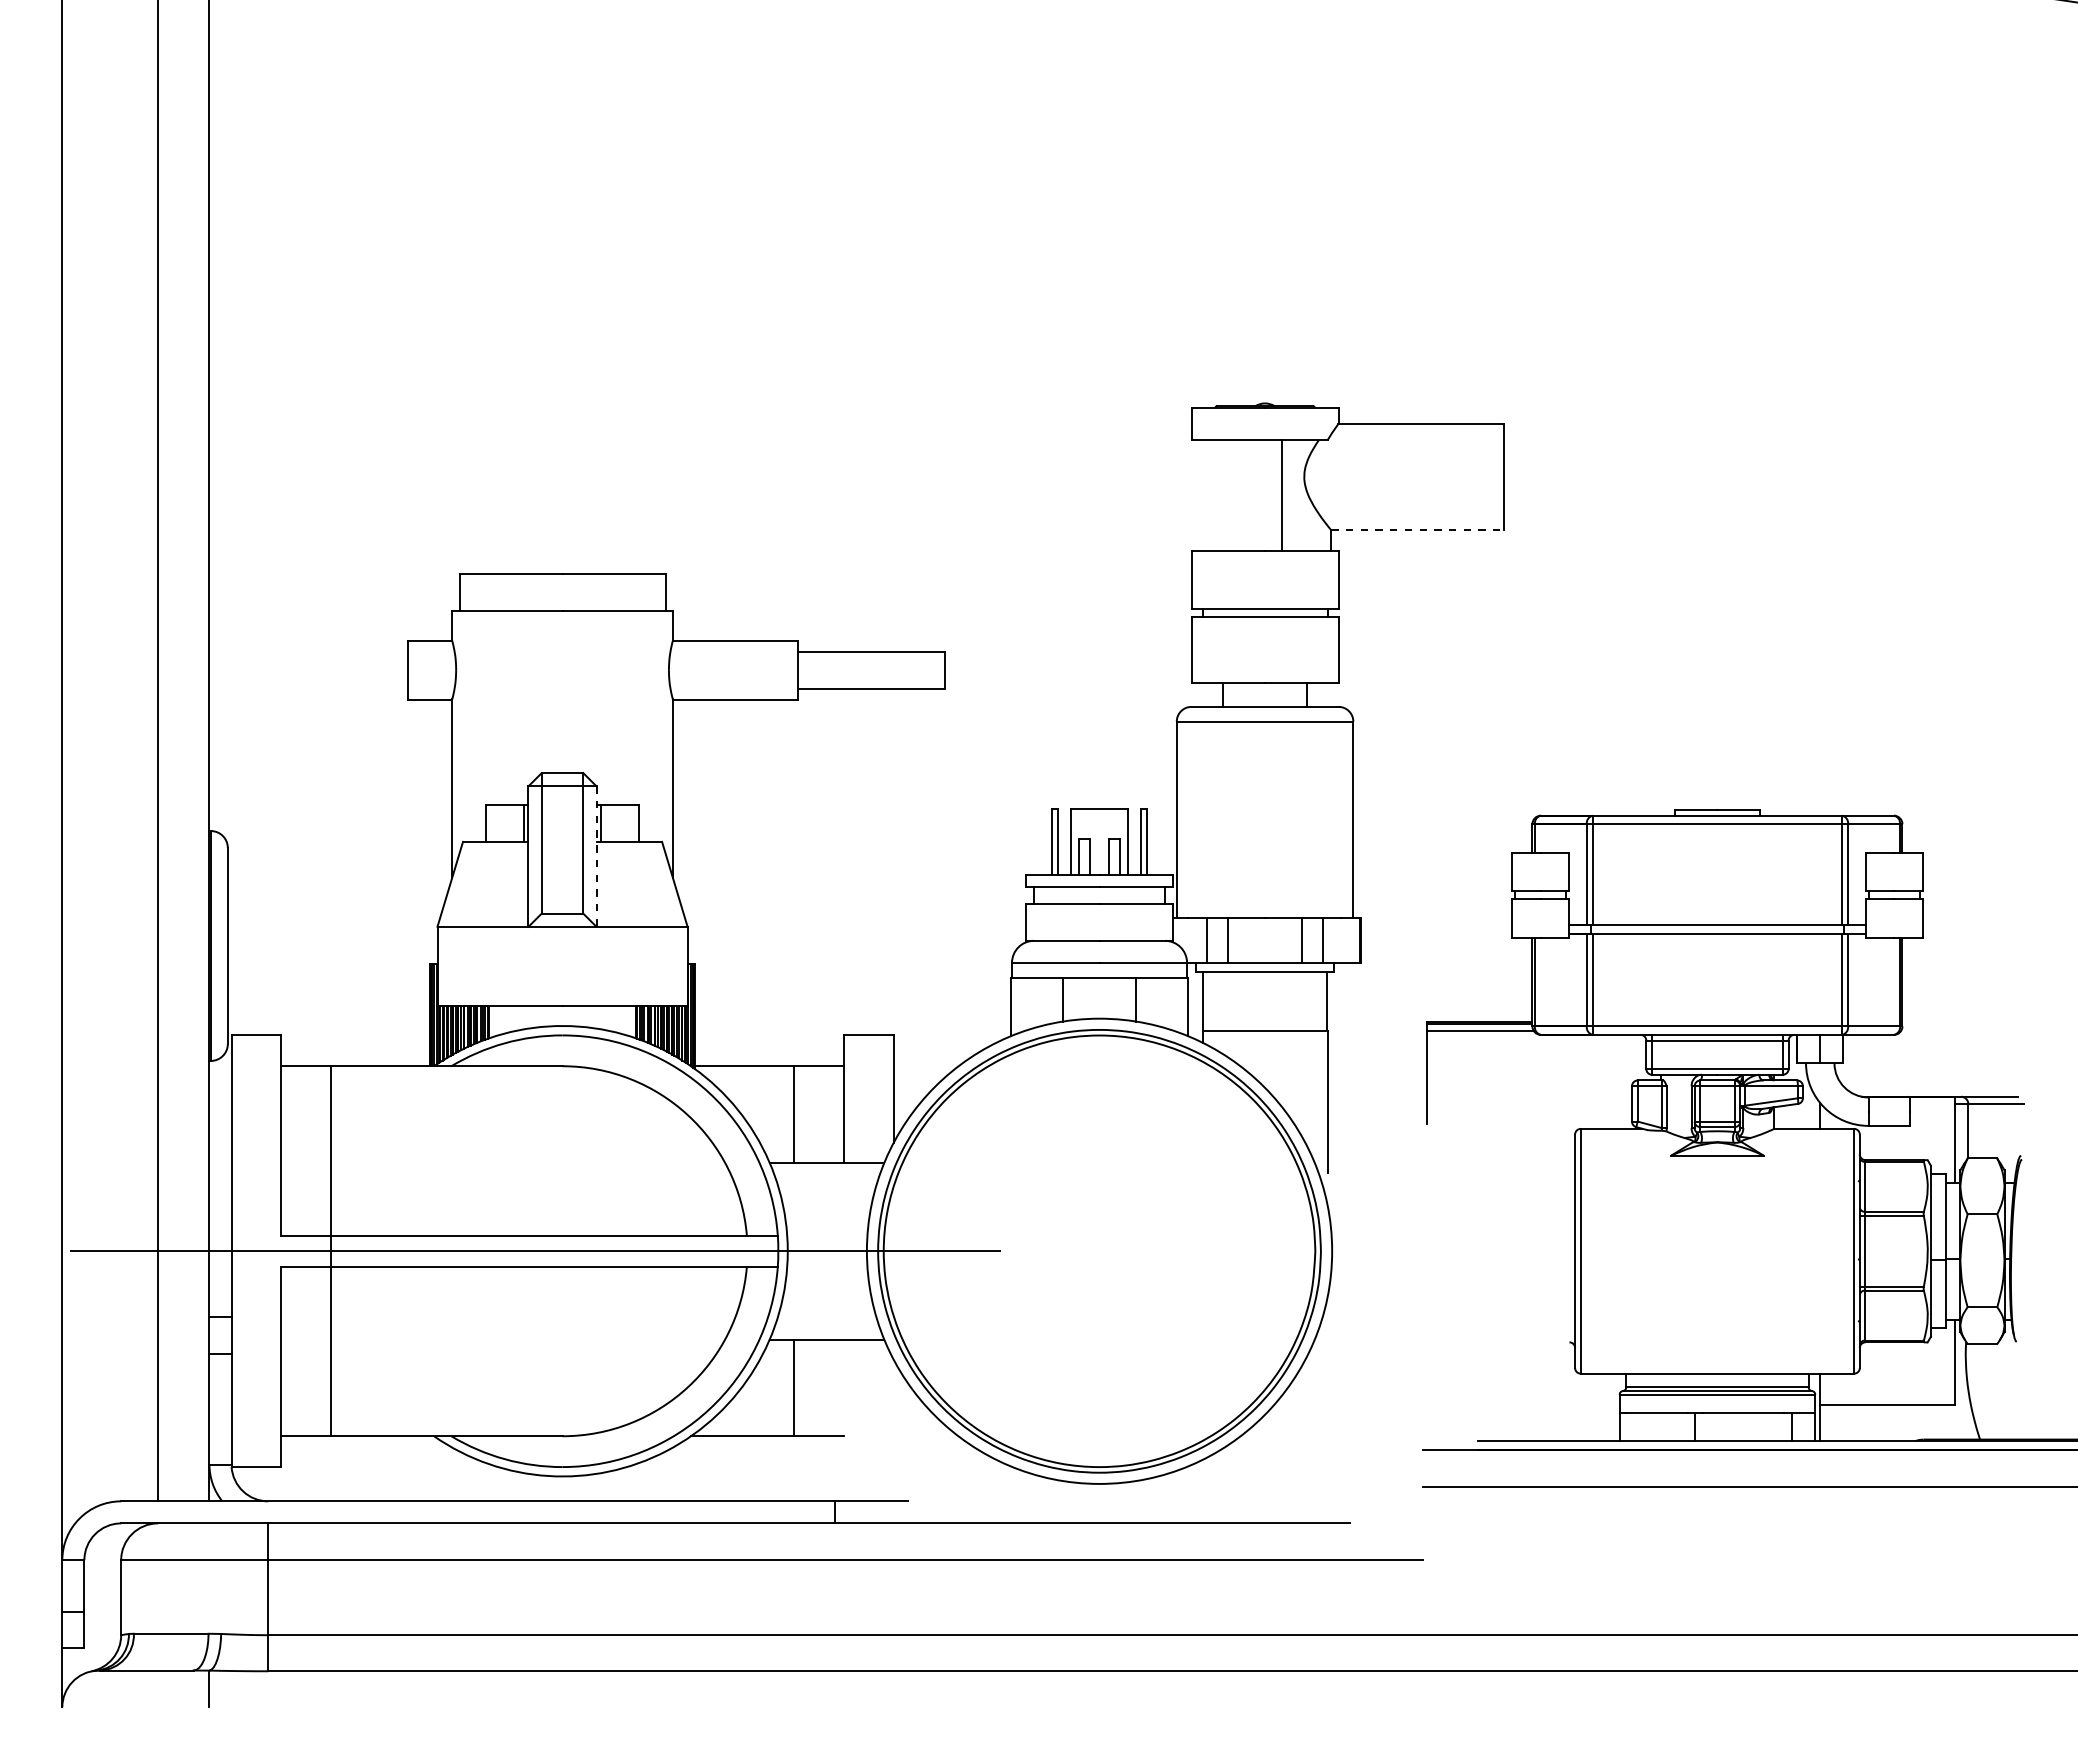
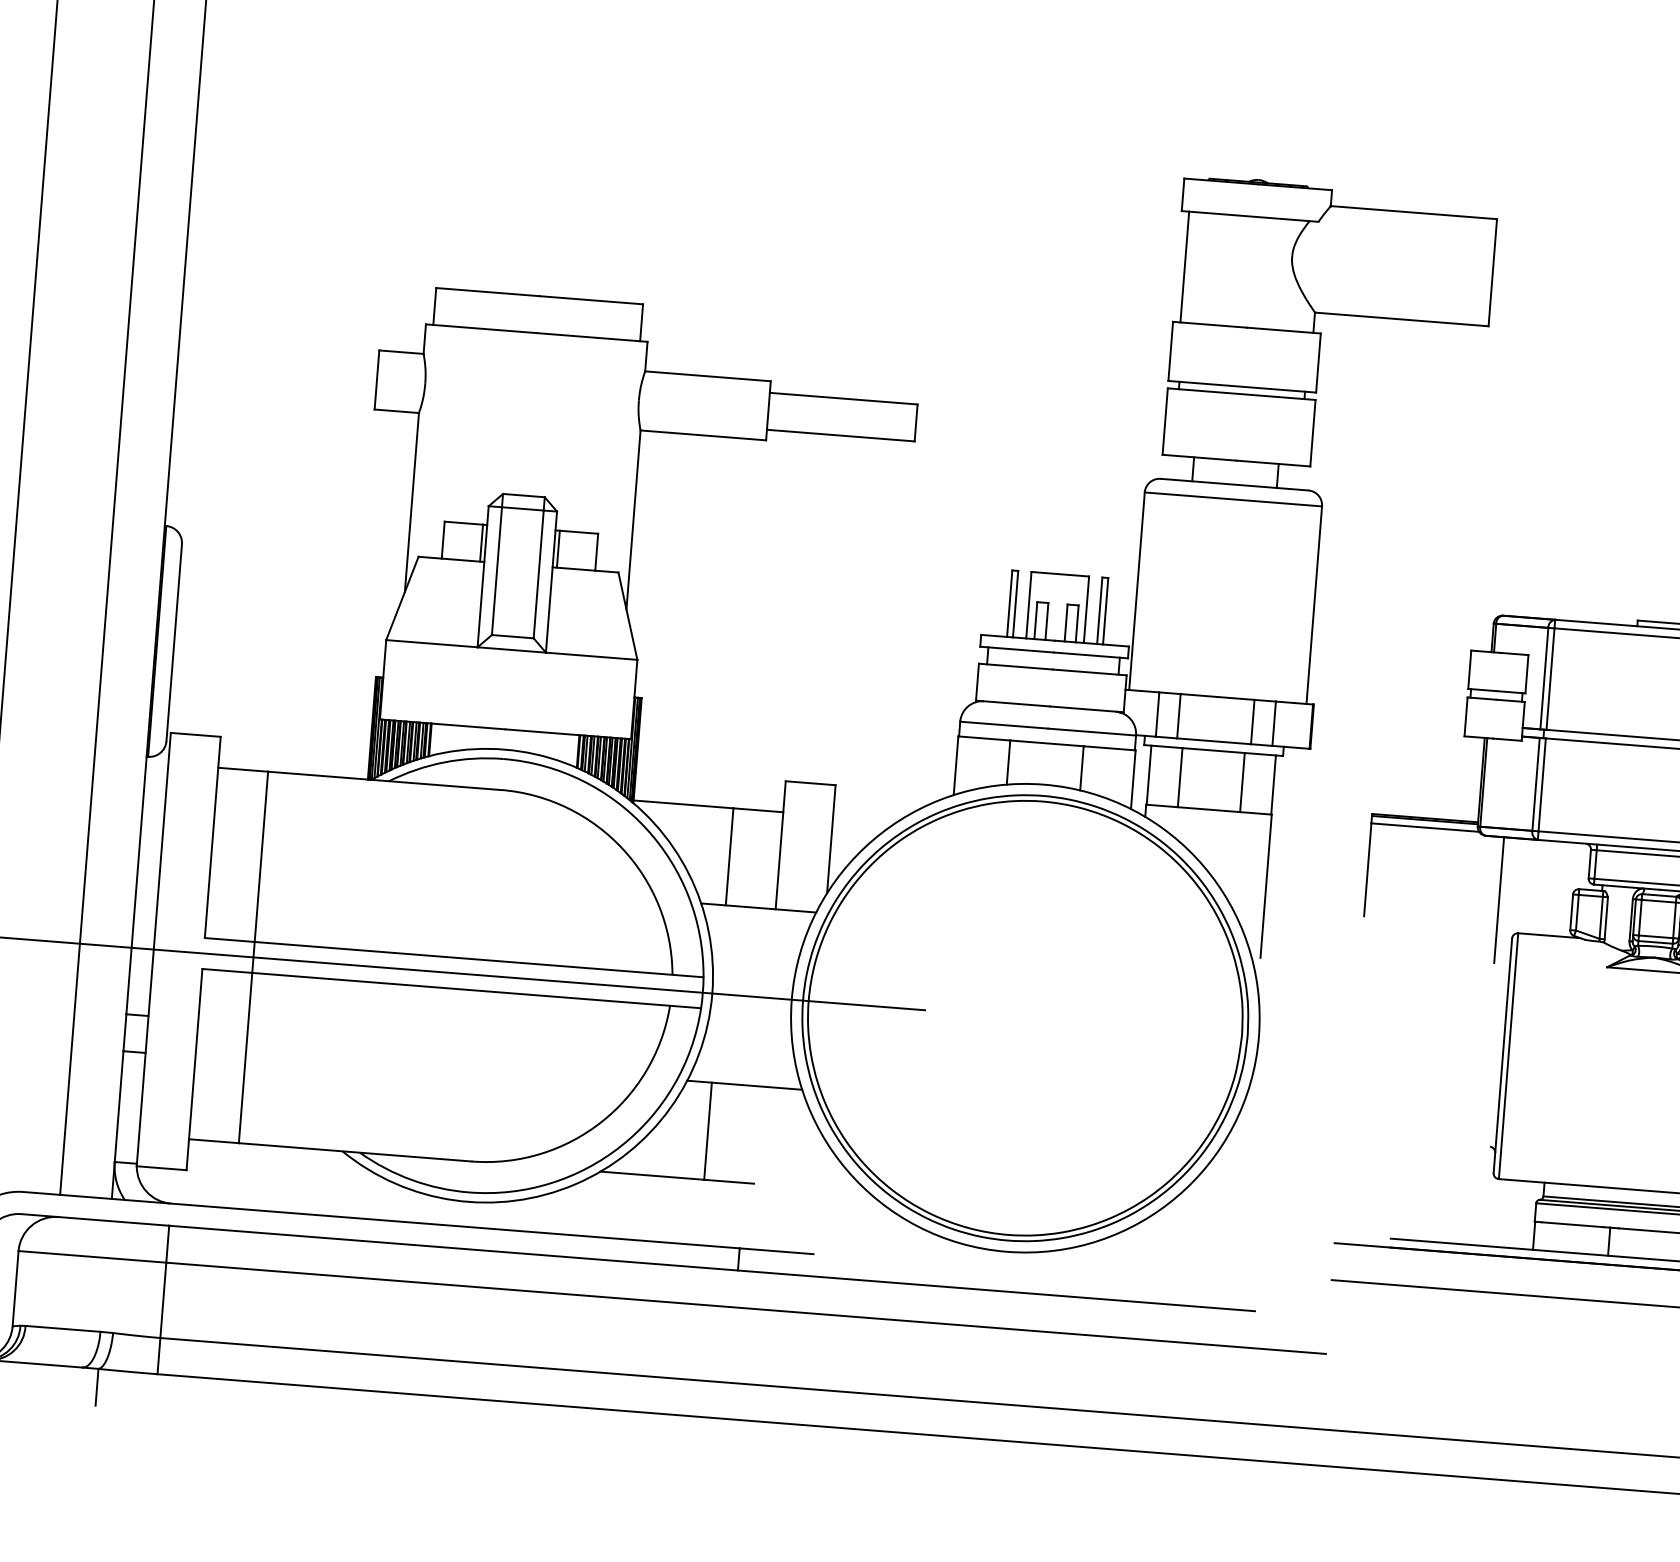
line: (1281, 495) -> (1184, 267), moved
line: (1418, 530) -> (1402, 319), dashed -> solid
line: (596, 857) -> (551, 583), dashed -> solid
line: (1234, 1000) -> (1180, 777), added
line: (1296, 1000) -> (1242, 781), added
line: (1559, 1097) -> (1499, 900), added

